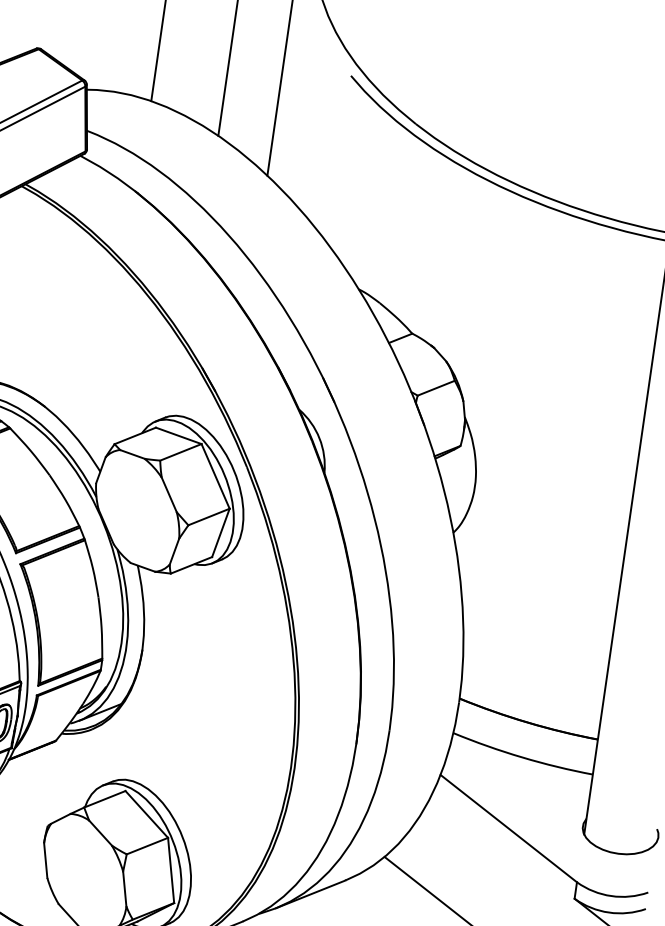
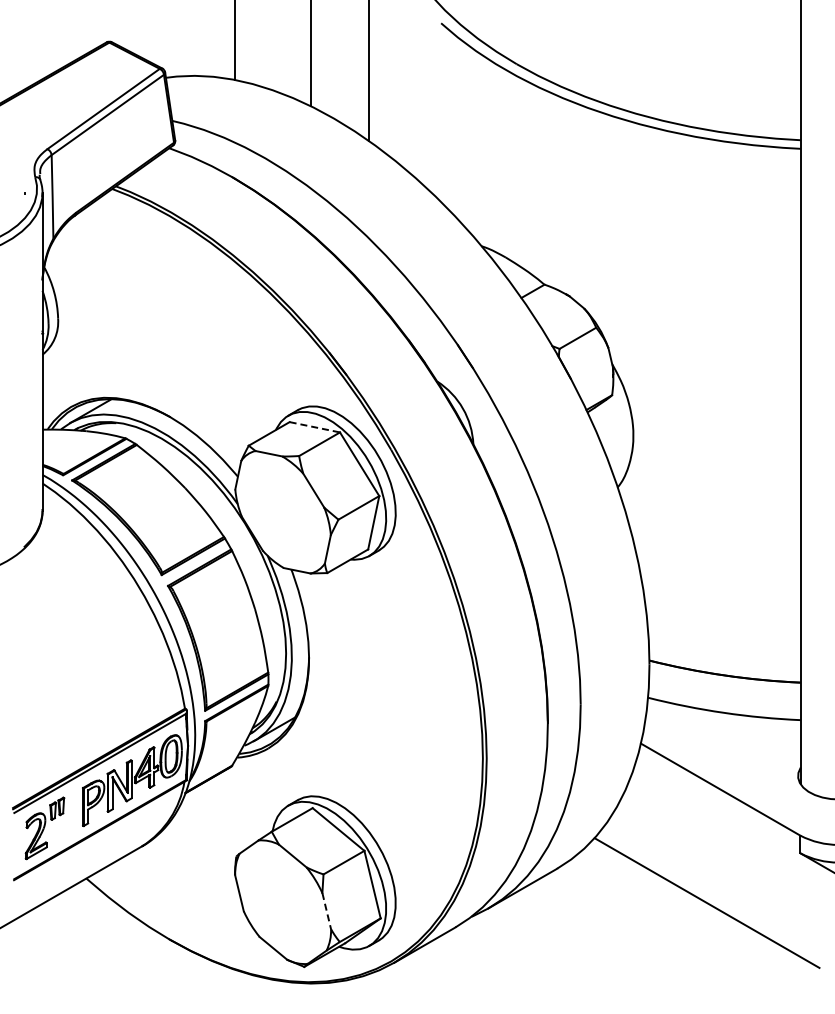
line: (178, 436) -> (314, 427), solid -> dashed
line: (124, 889) -> (326, 911), solid -> dashed

